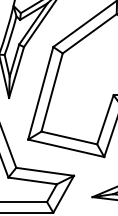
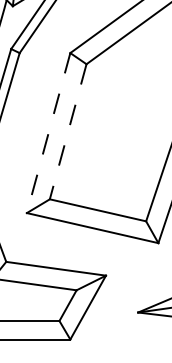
line: (40, 93) -> (48, 133), solid -> dashed
line: (51, 93) -> (67, 133), solid -> dashed

